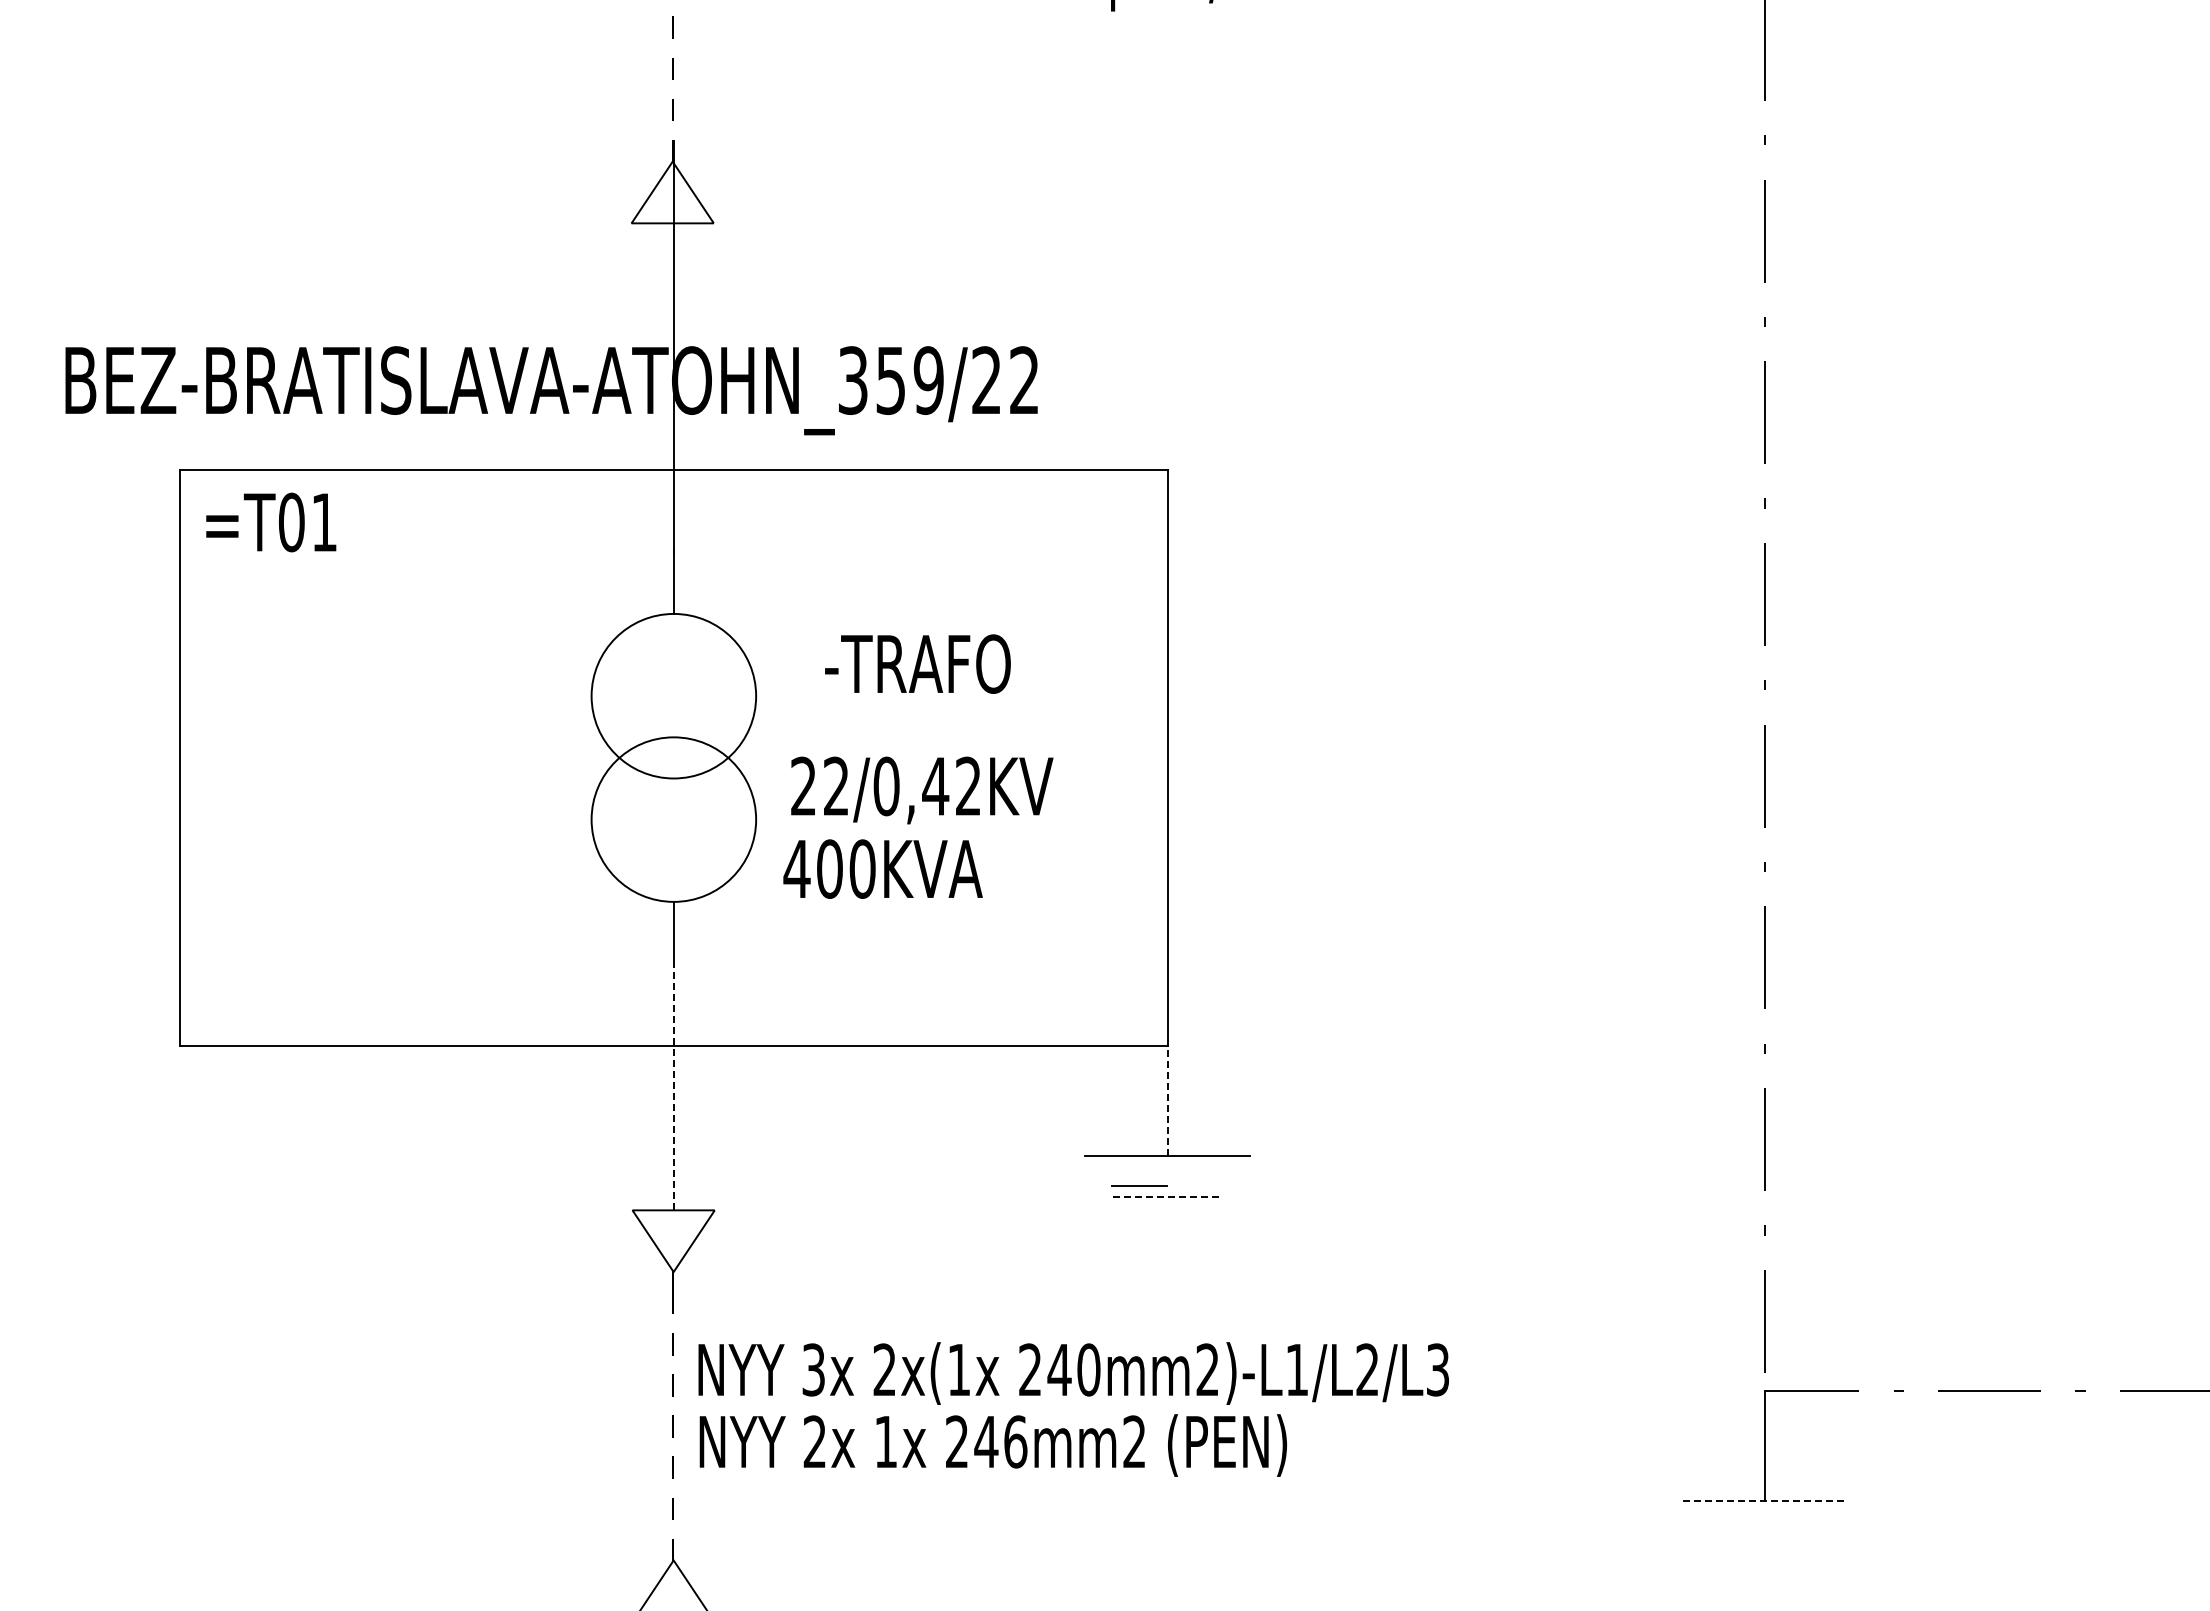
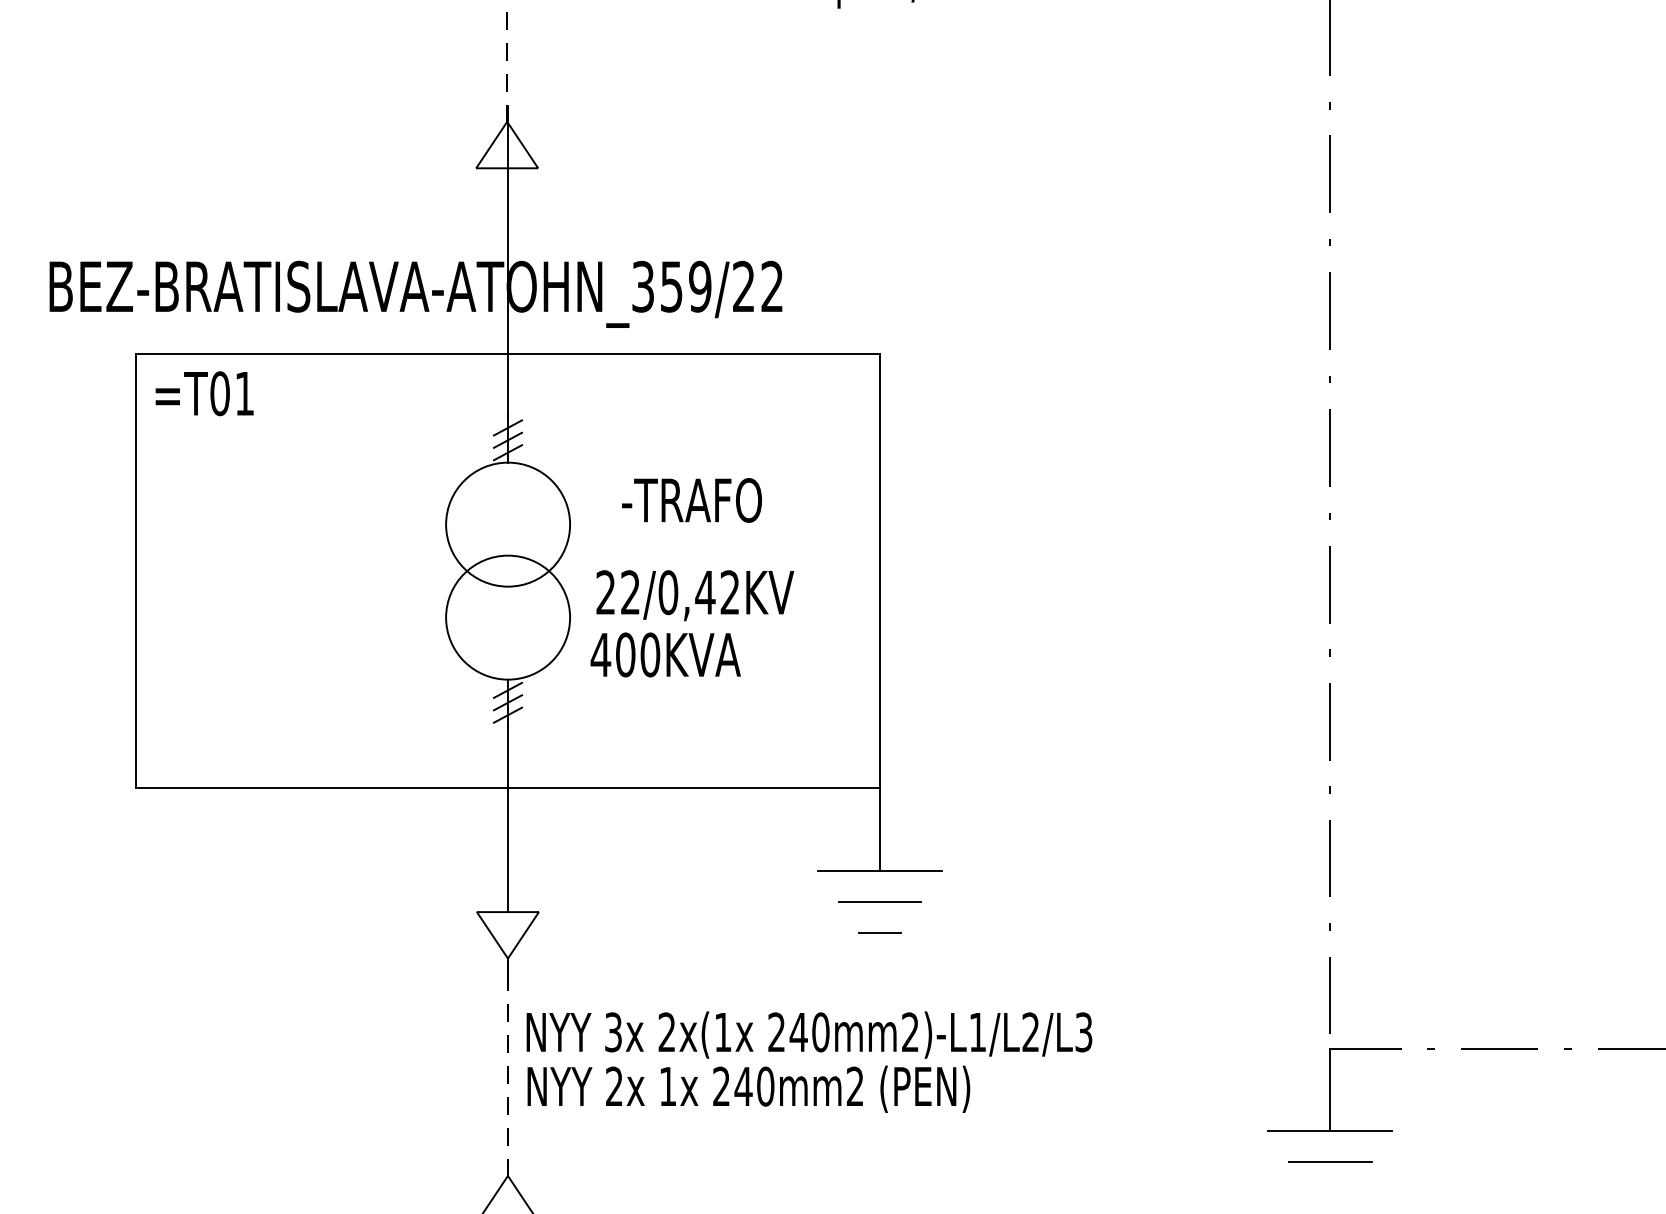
line: (673, 567) -> (507, 427), added
line: (673, 584) -> (507, 440), added
line: (673, 600) -> (507, 452), added
line: (673, 916) -> (507, 690), added
line: (673, 932) -> (507, 702), added
line: (673, 949) -> (507, 715), added
line: (673, 1086) -> (507, 818), dashed -> solid
line: (1167, 1100) -> (880, 829), dashed -> solid
line: (1139, 1185) -> (880, 932), moved
line: (1167, 1196) -> (880, 901), dashed -> solid
text: (1015, 1441) -> (765, 1086), 246mm2 -> 240mm2
line: (1765, 1501) -> (1330, 1131), dashed -> solid
line: (1764, 1542) -> (1329, 1162), added

